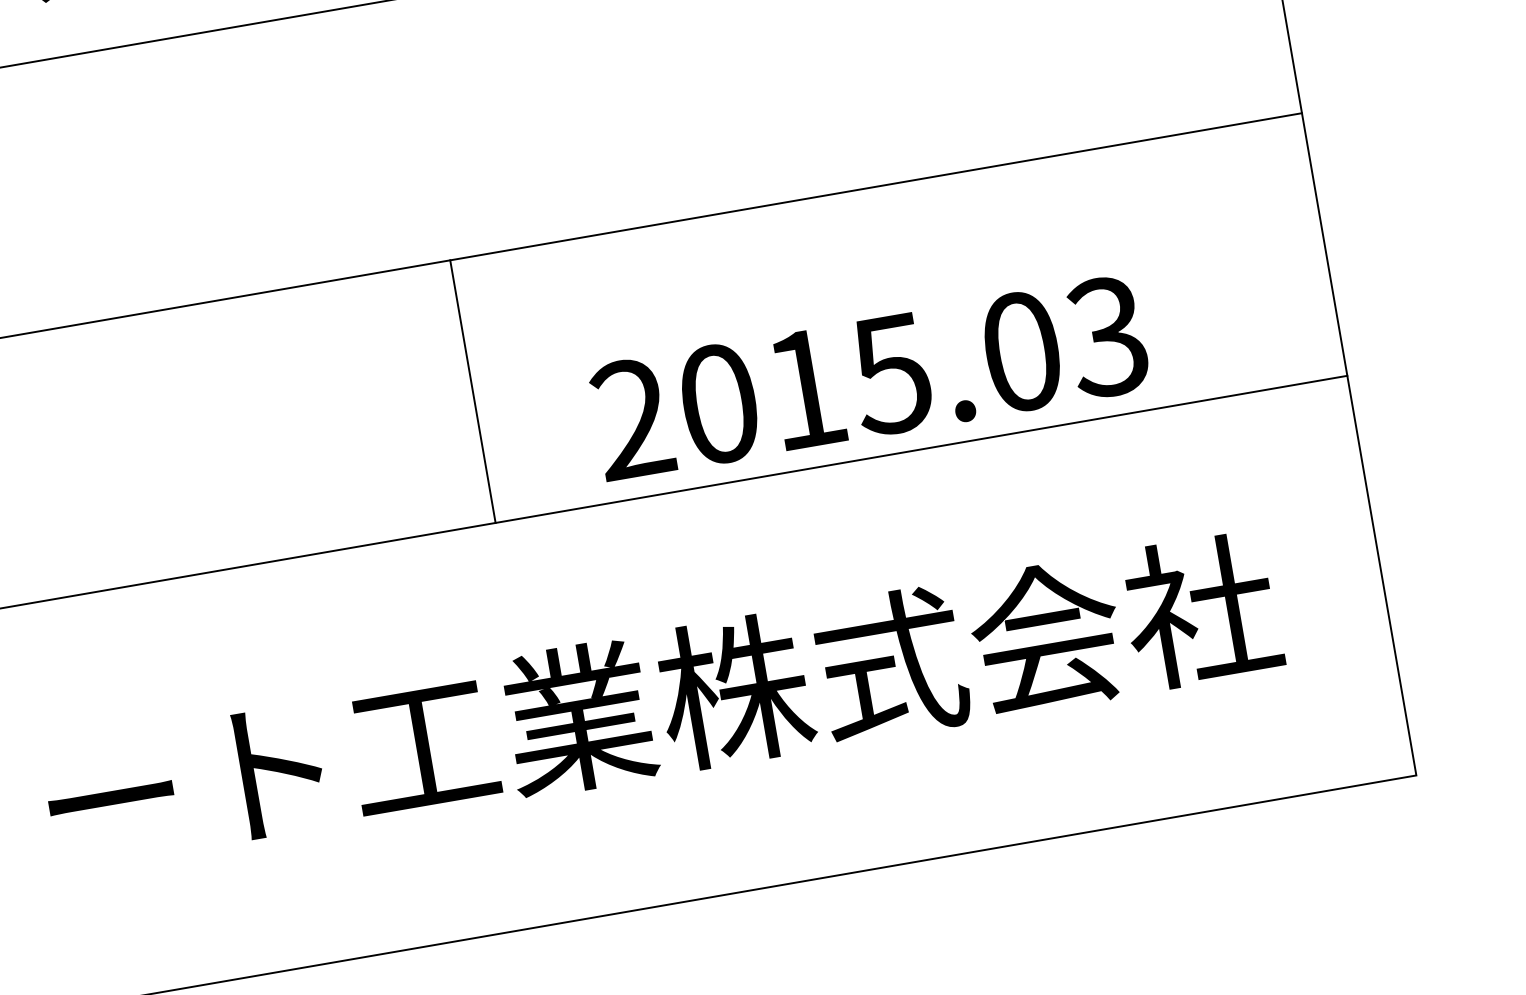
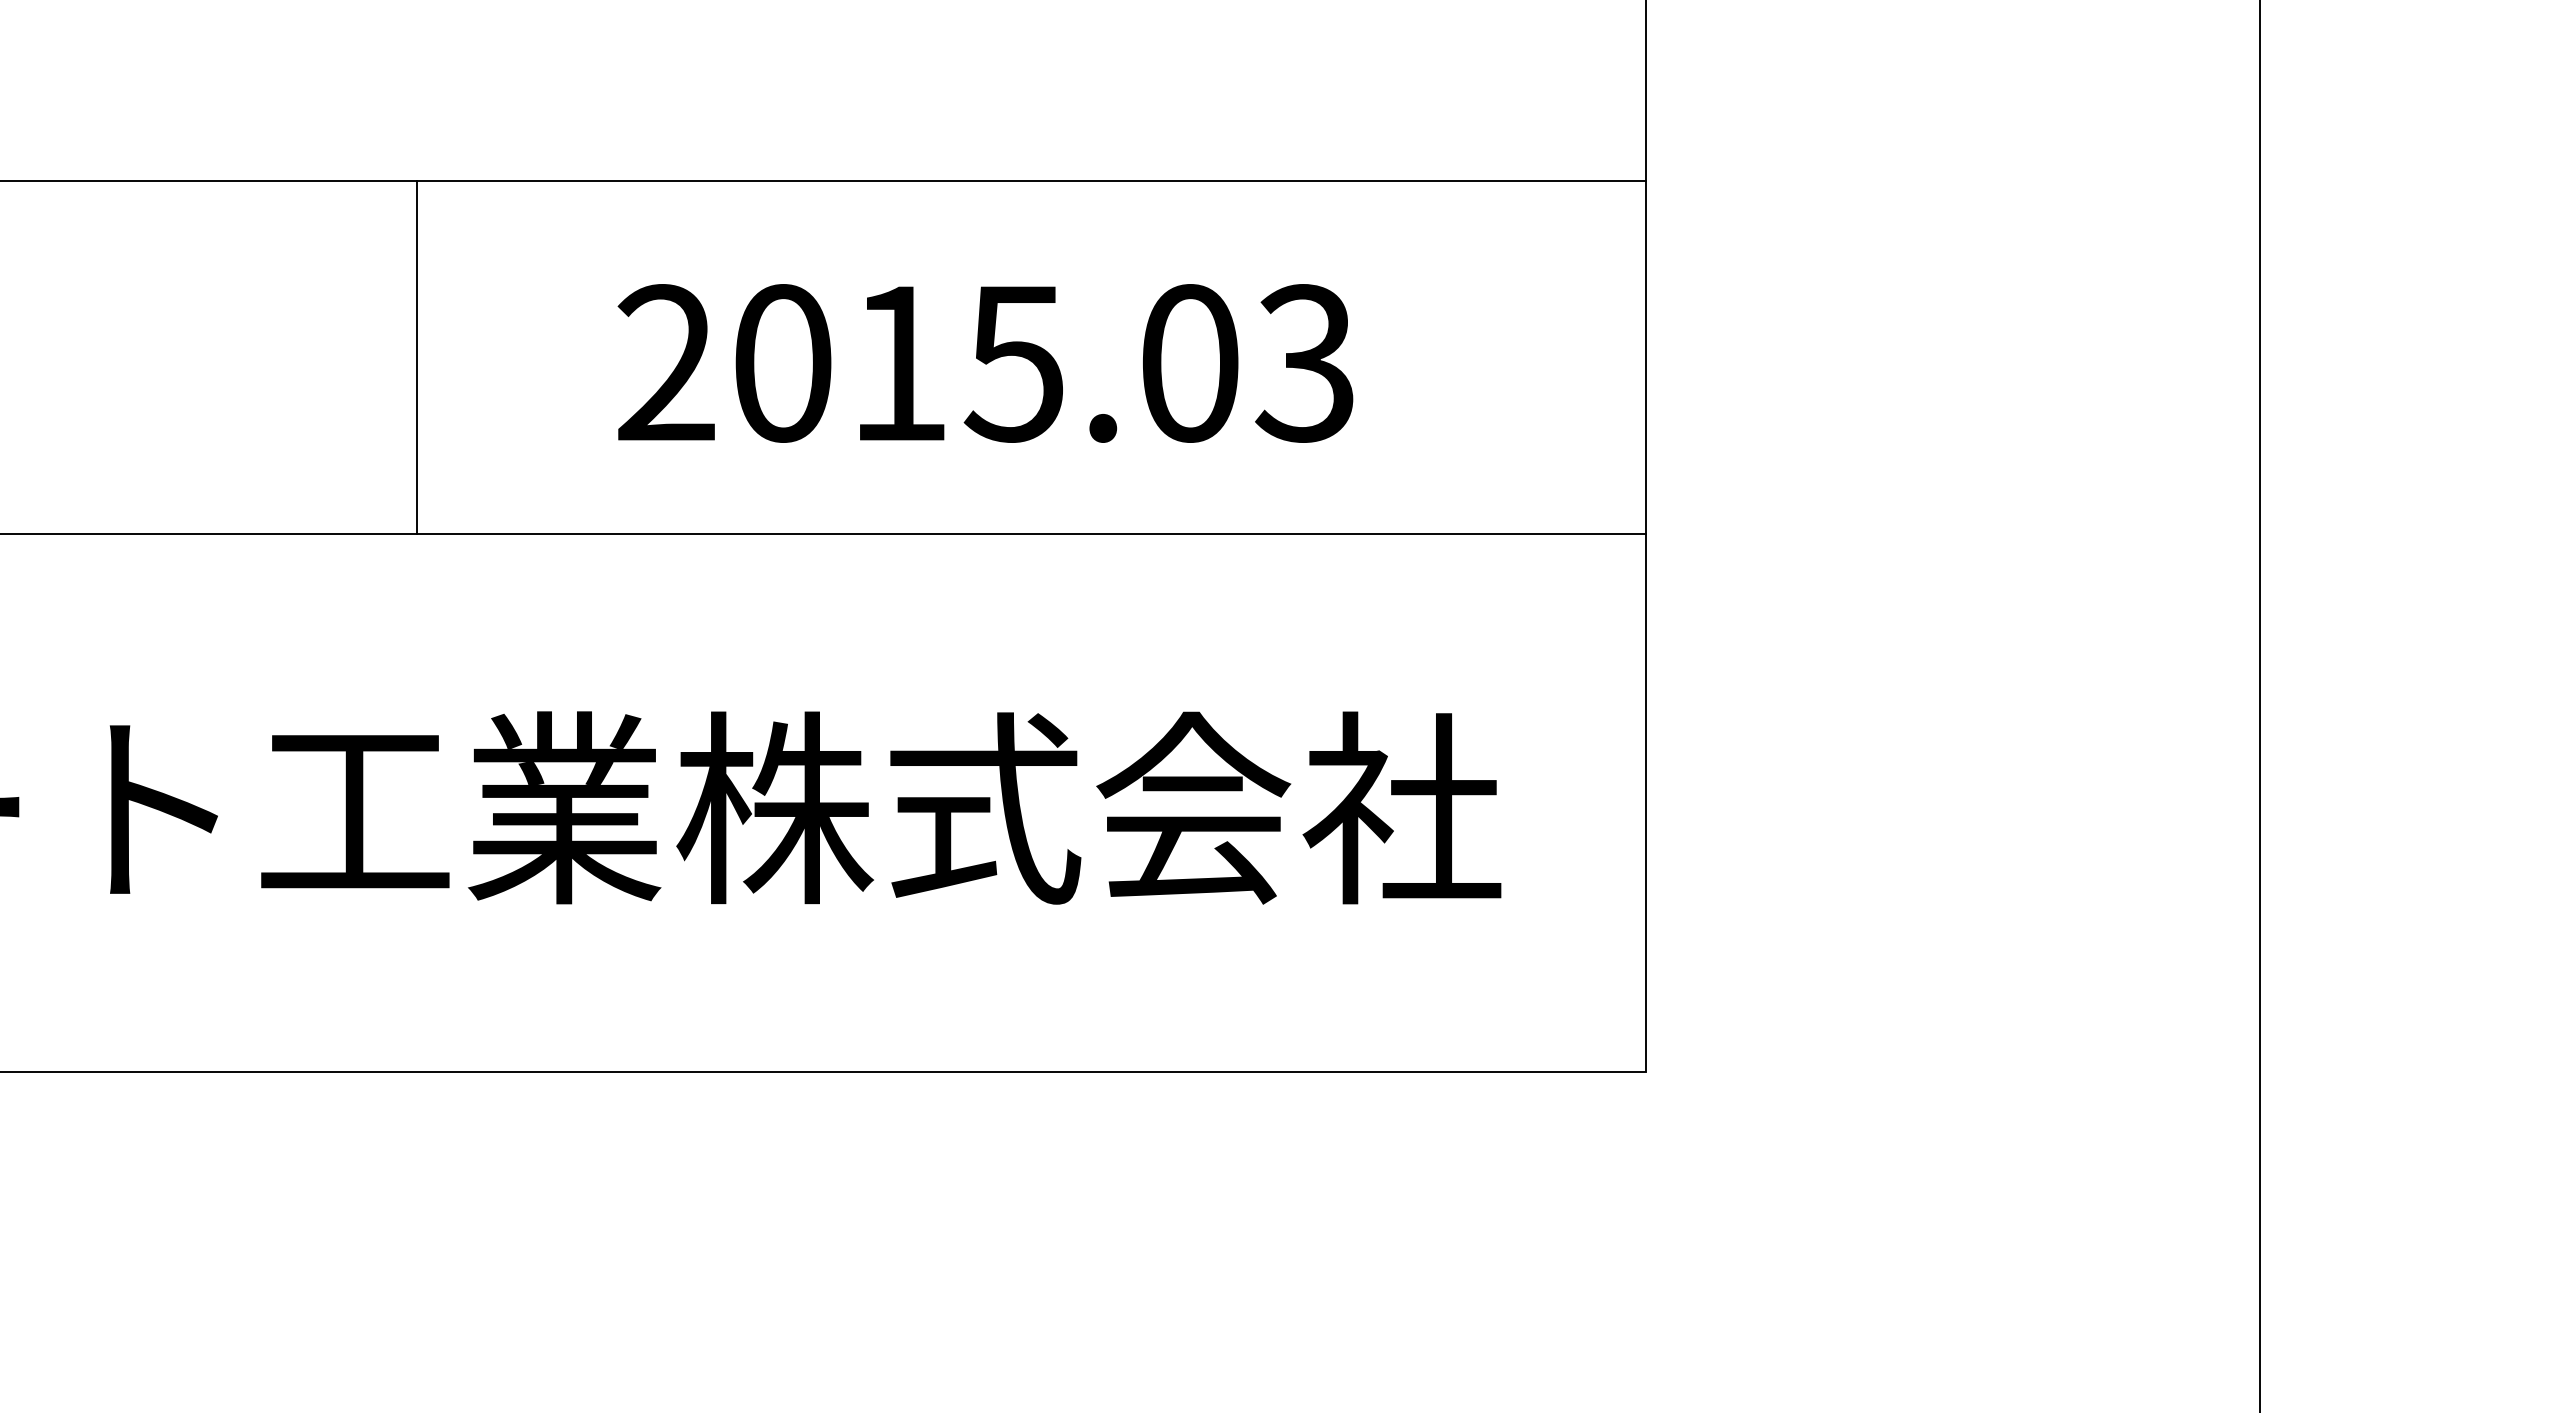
text: (869, 378) -> (985, 363), moved
line: (473, 391) -> (417, 357), moved

